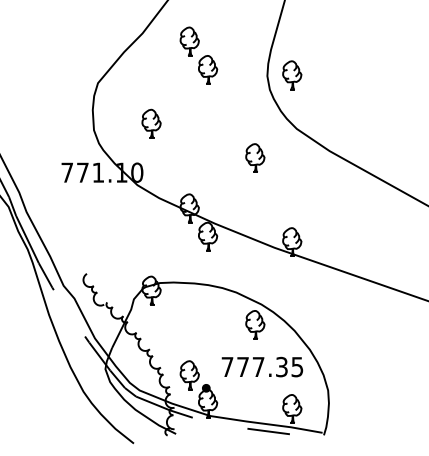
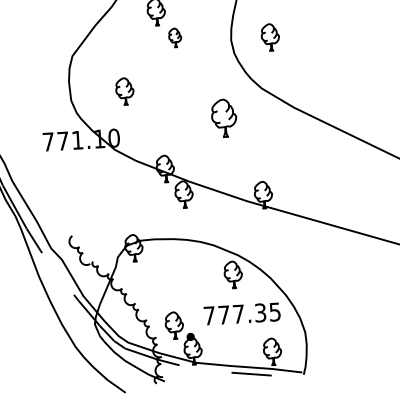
part: (208, 69) -> (175, 37), size x0.7
part: (292, 75) -> (270, 37), moved
part: (255, 157) -> (224, 117), size x1.4

